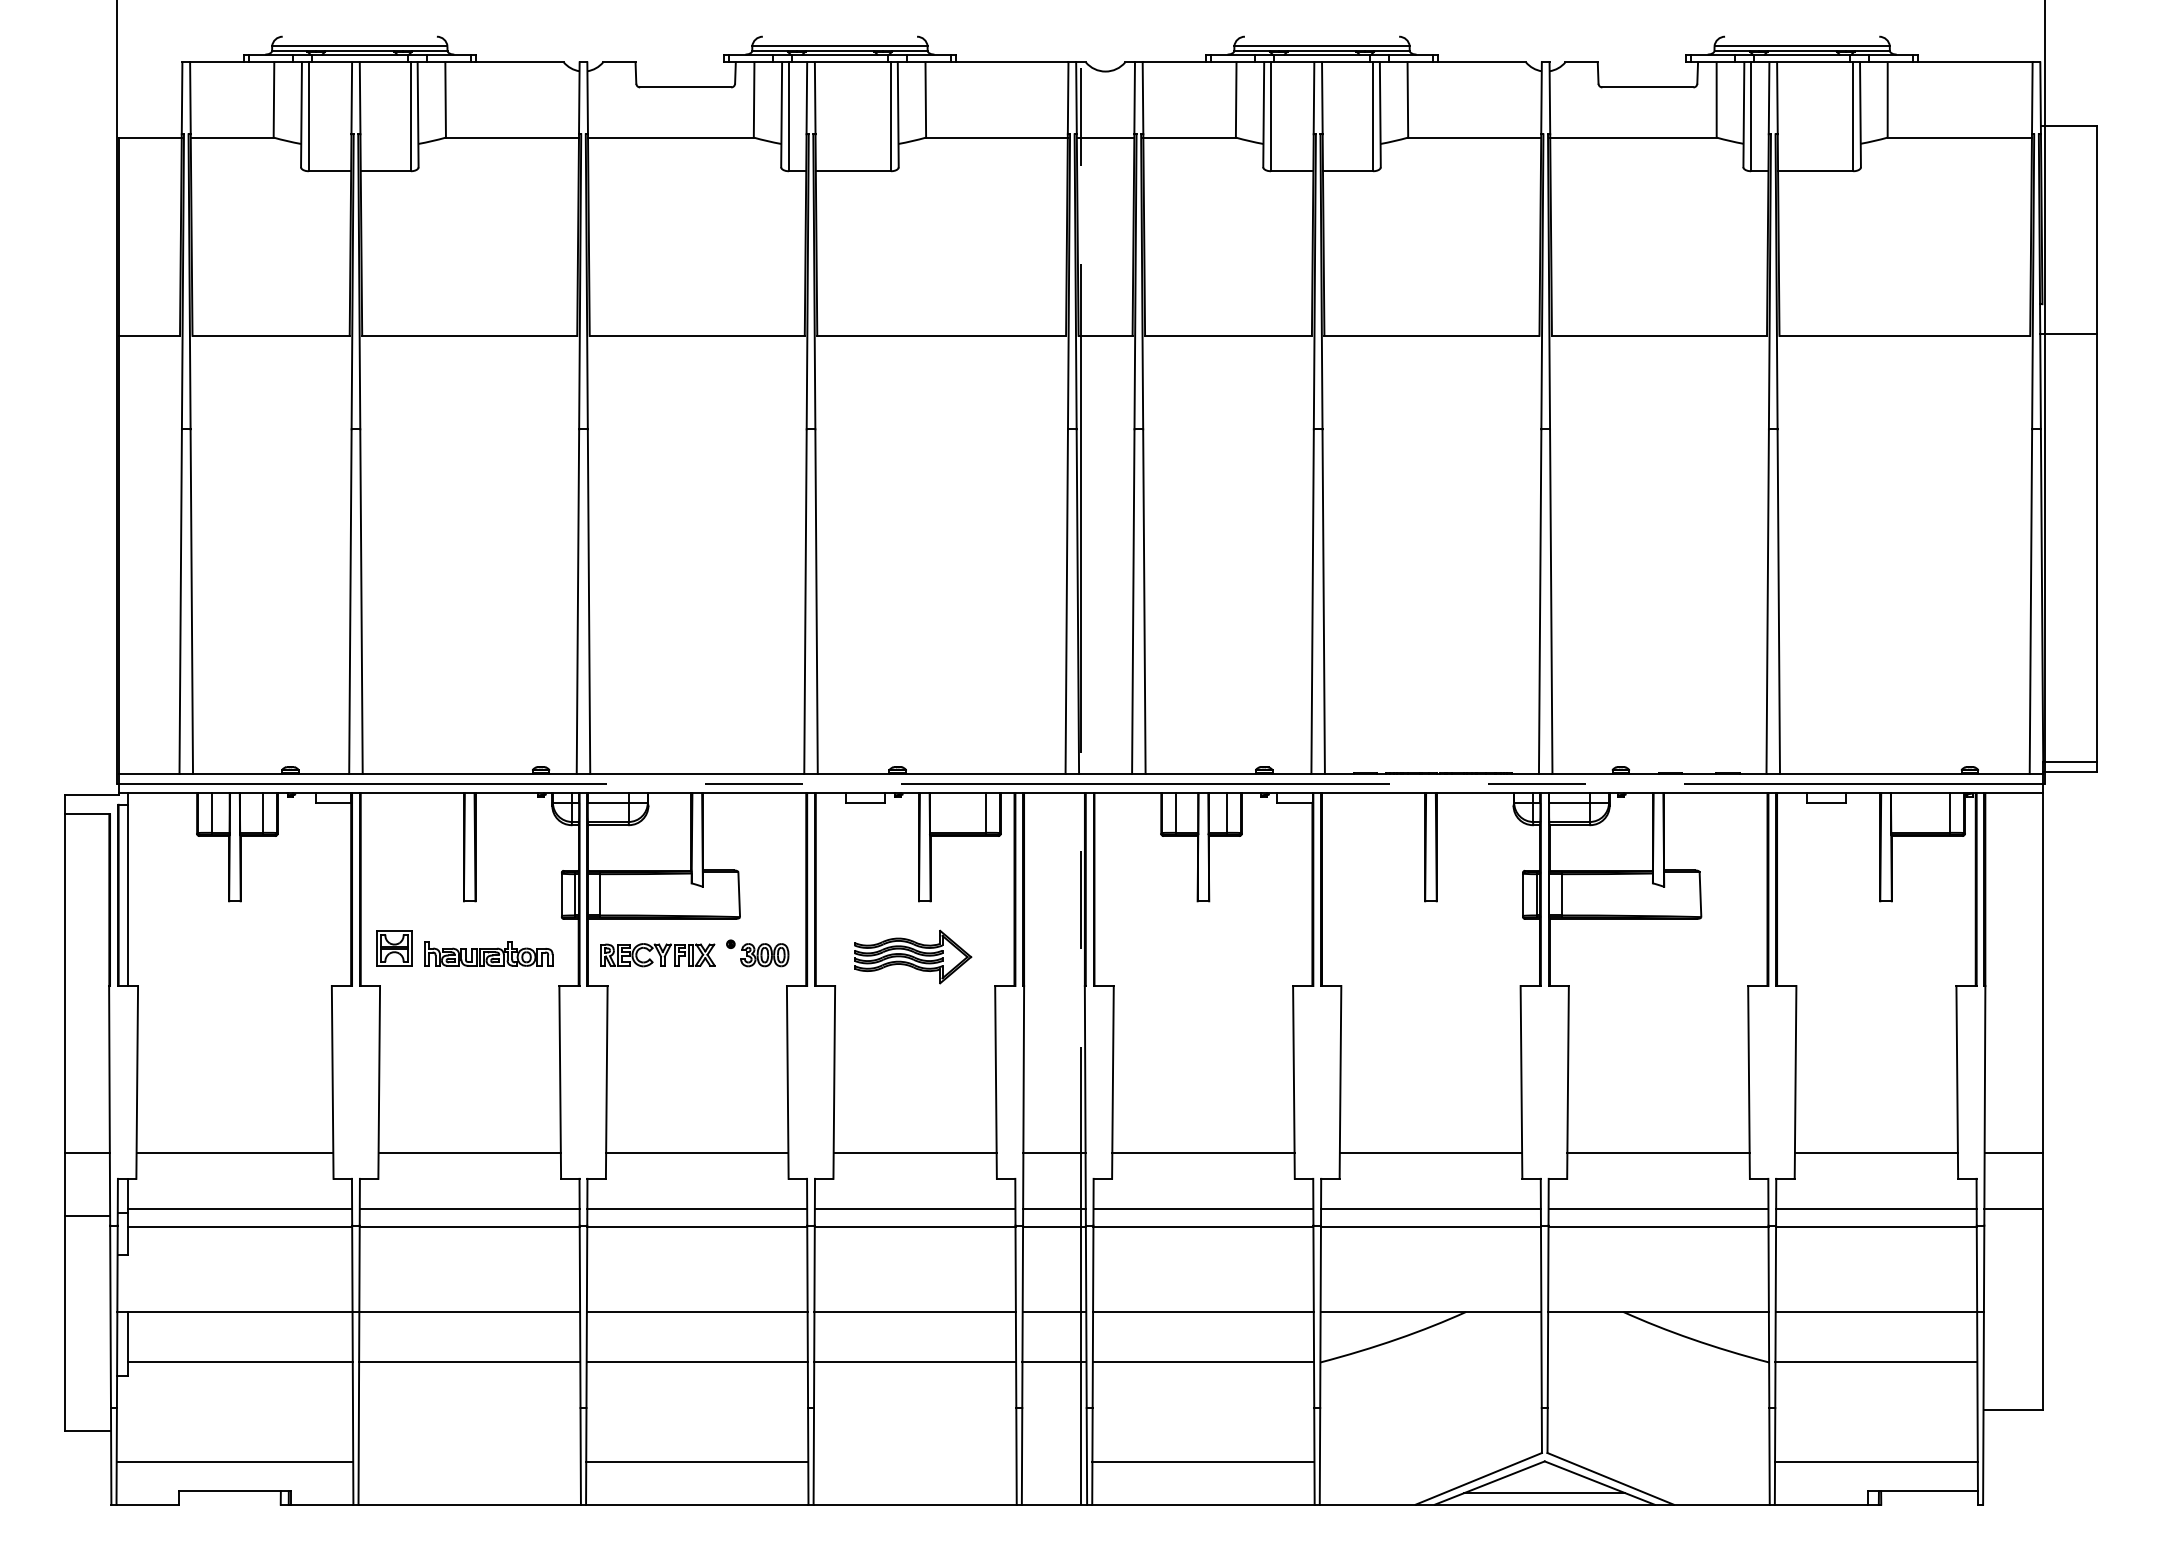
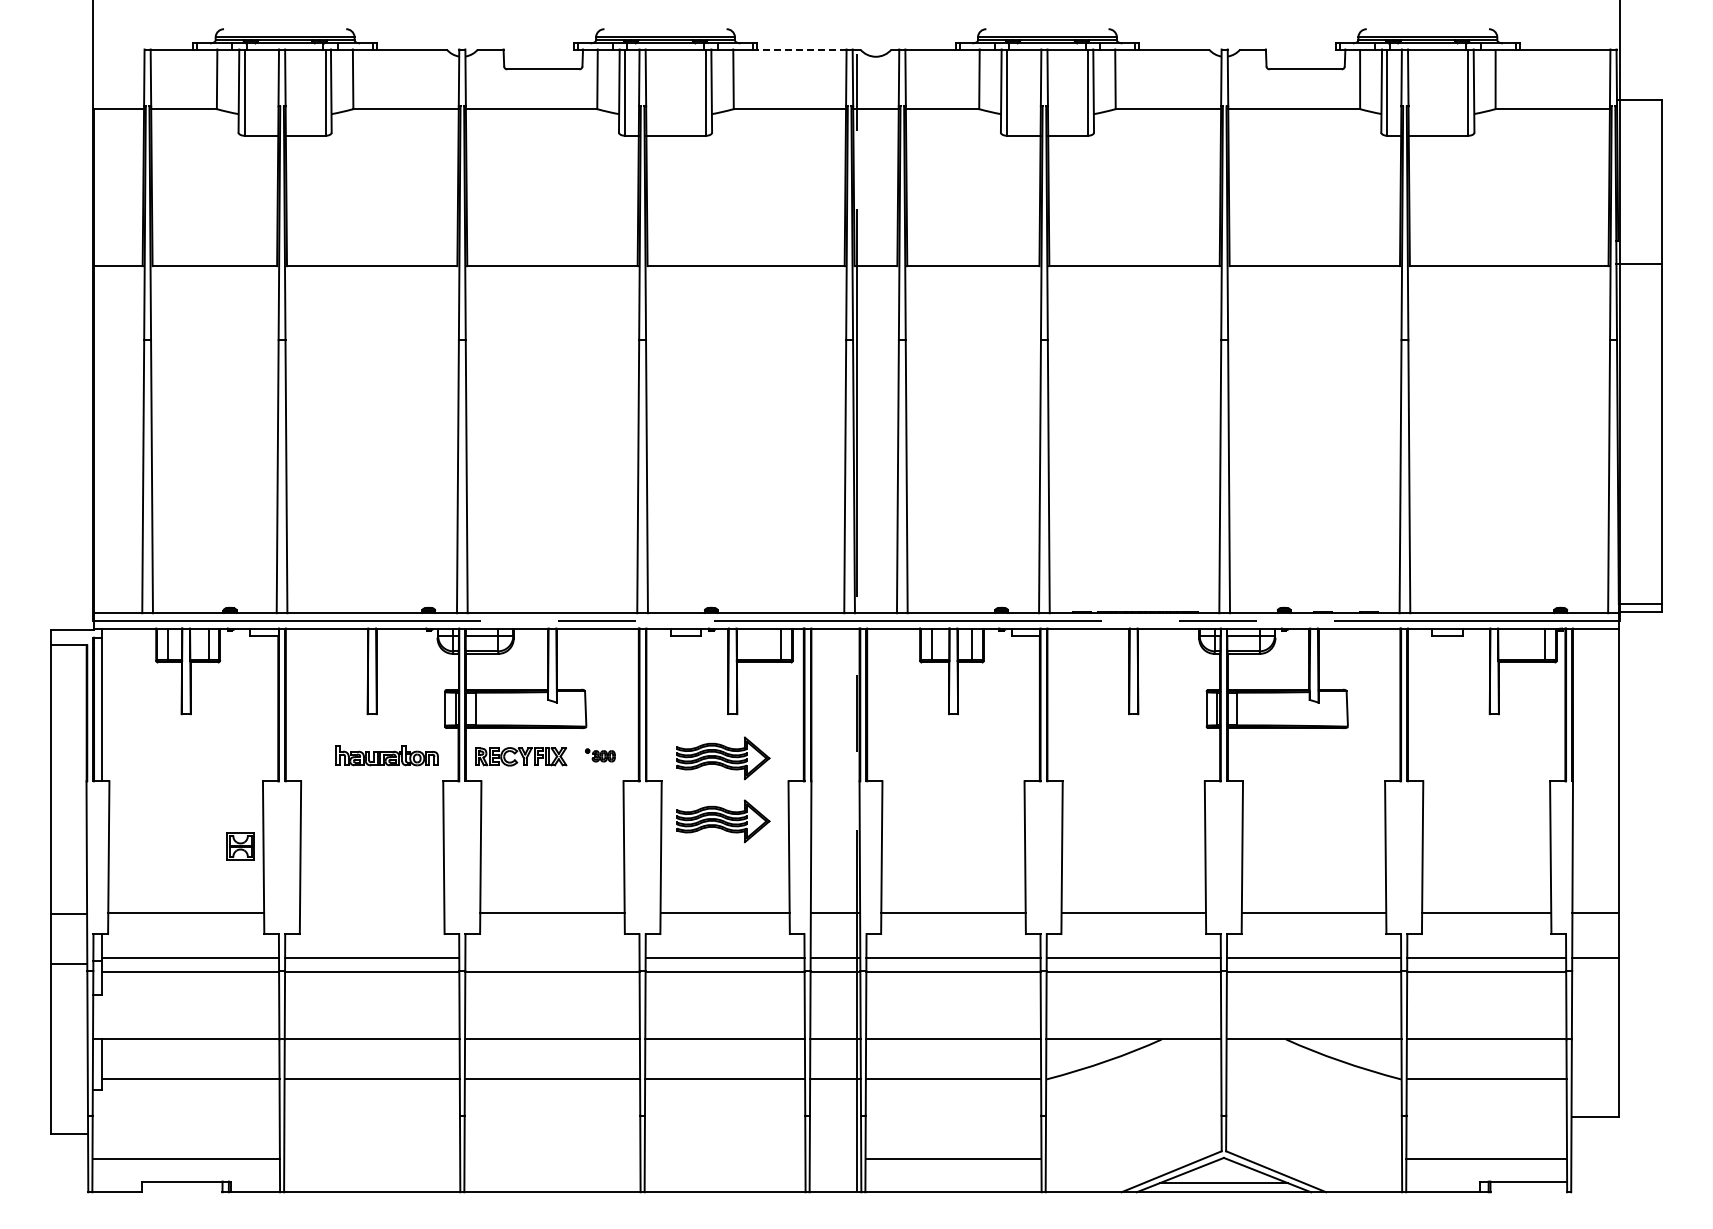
line: (1011, 62) -> (801, 49), solid -> dashed
part: (394, 948) -> (240, 846), moved
part: (757, 953) -> (600, 755), size x0.6
part: (913, 1036) -> (723, 821), added
line: (470, 1152) -> (372, 913), removed
line: (697, 1209) -> (552, 958), removed
line: (697, 1462) -> (552, 1158), removed

